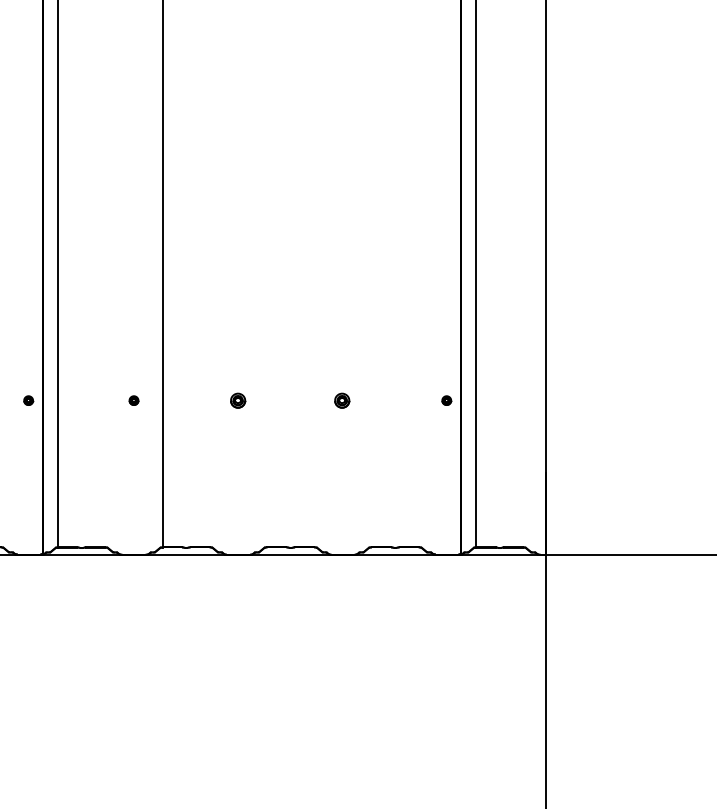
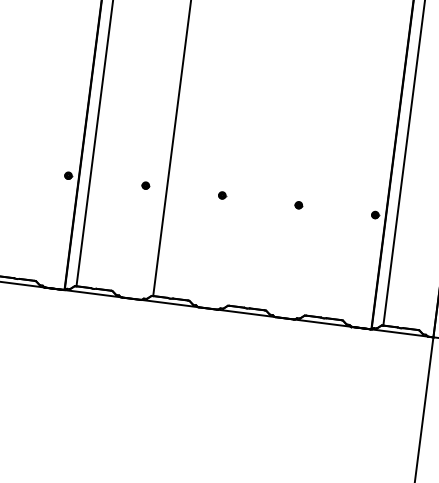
part: (238, 400) -> (222, 195), size x0.62
part: (342, 400) -> (298, 205), size x0.62

